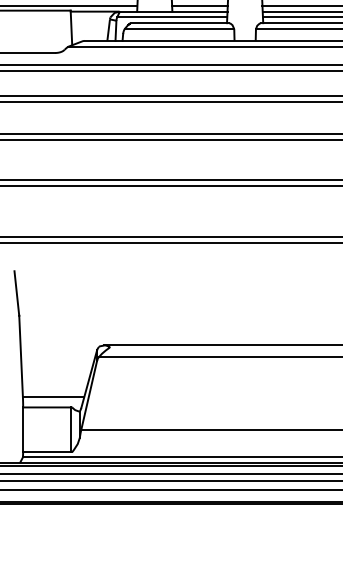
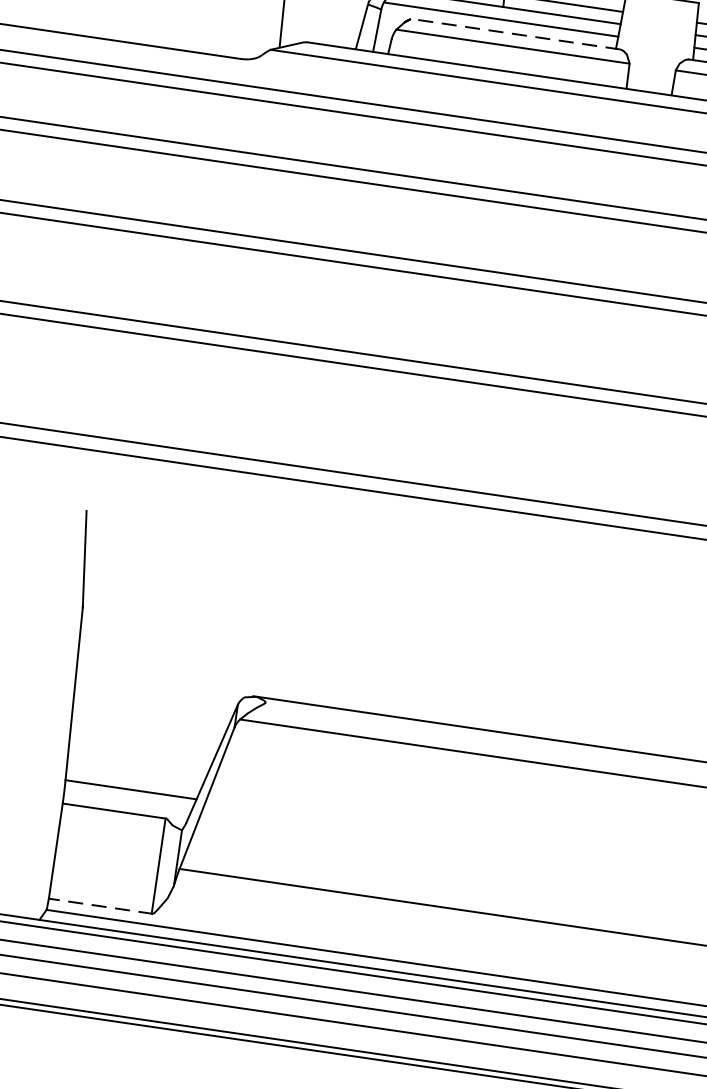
line: (179, 23) -> (514, 34), solid -> dashed
line: (47, 452) -> (100, 907), solid -> dashed

